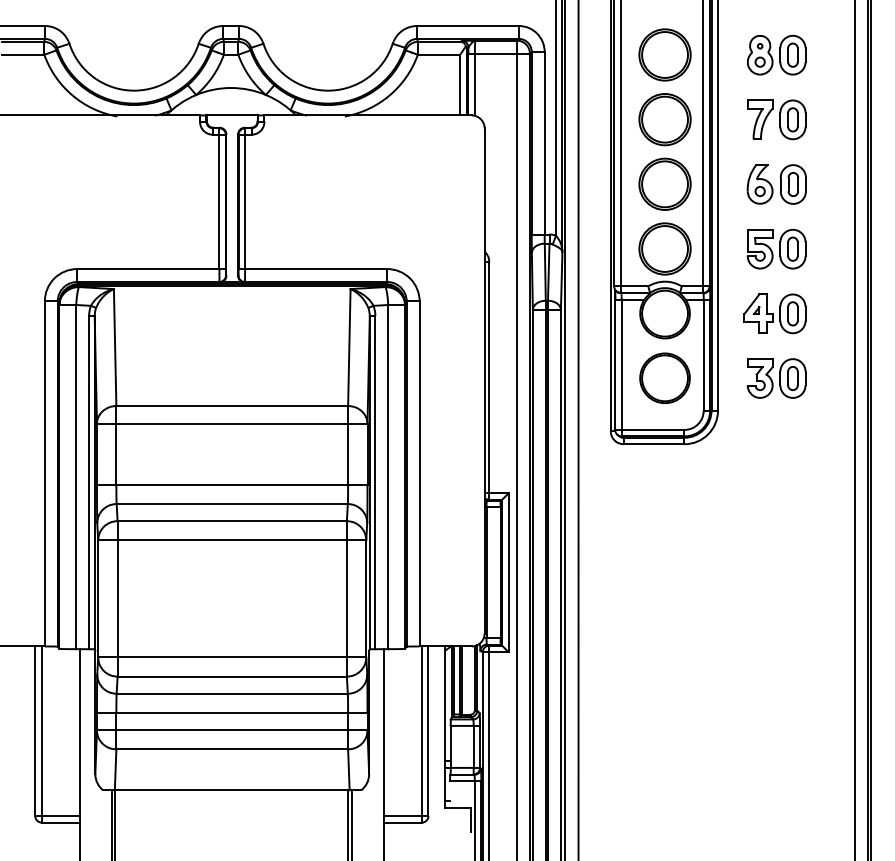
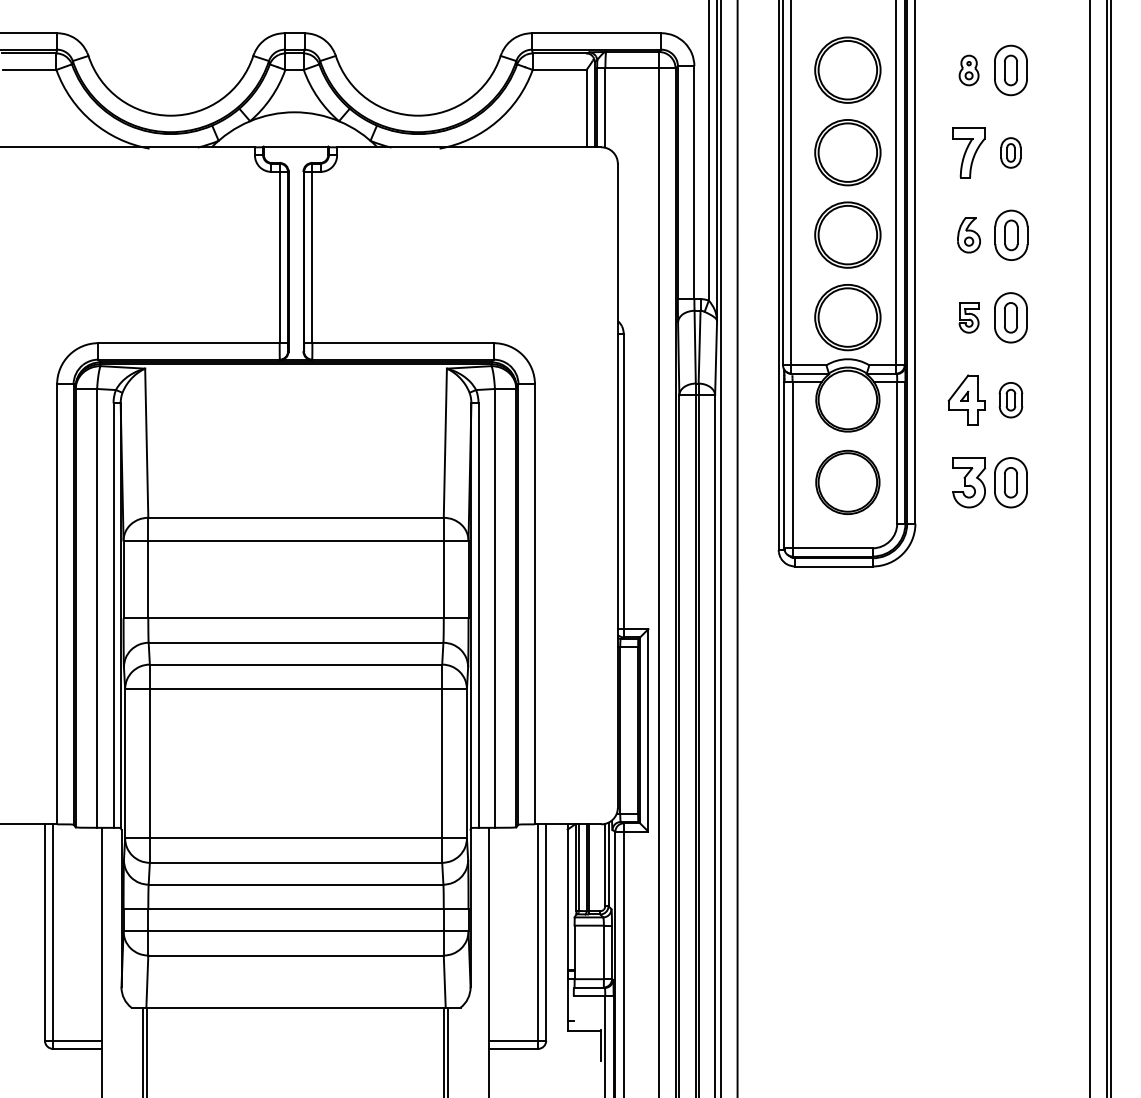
part: (759, 55) -> (968, 70), size x0.6
part: (792, 119) -> (1010, 152), size x0.6
part: (759, 184) -> (968, 235), size x0.7
part: (759, 248) -> (968, 317), size x0.6
part: (792, 313) -> (1010, 399), size x0.7

